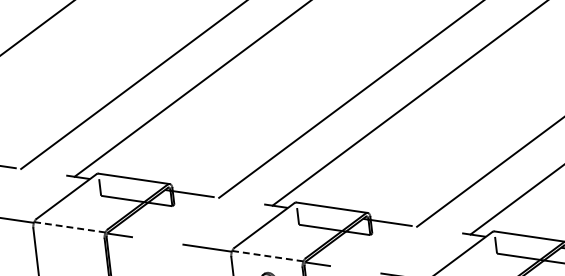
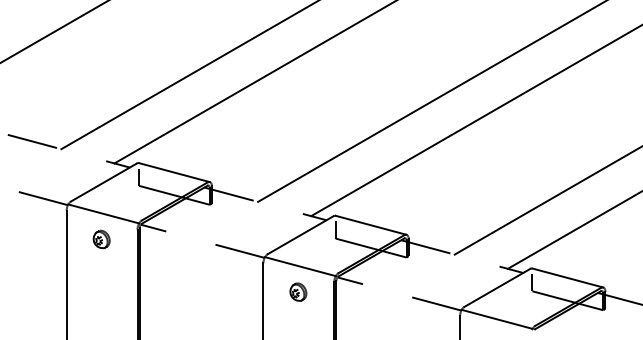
line: (69, 226) -> (103, 213), dashed -> solid
part: (70, 252) -> (101, 239), added
line: (267, 256) -> (300, 266), dashed -> solid

